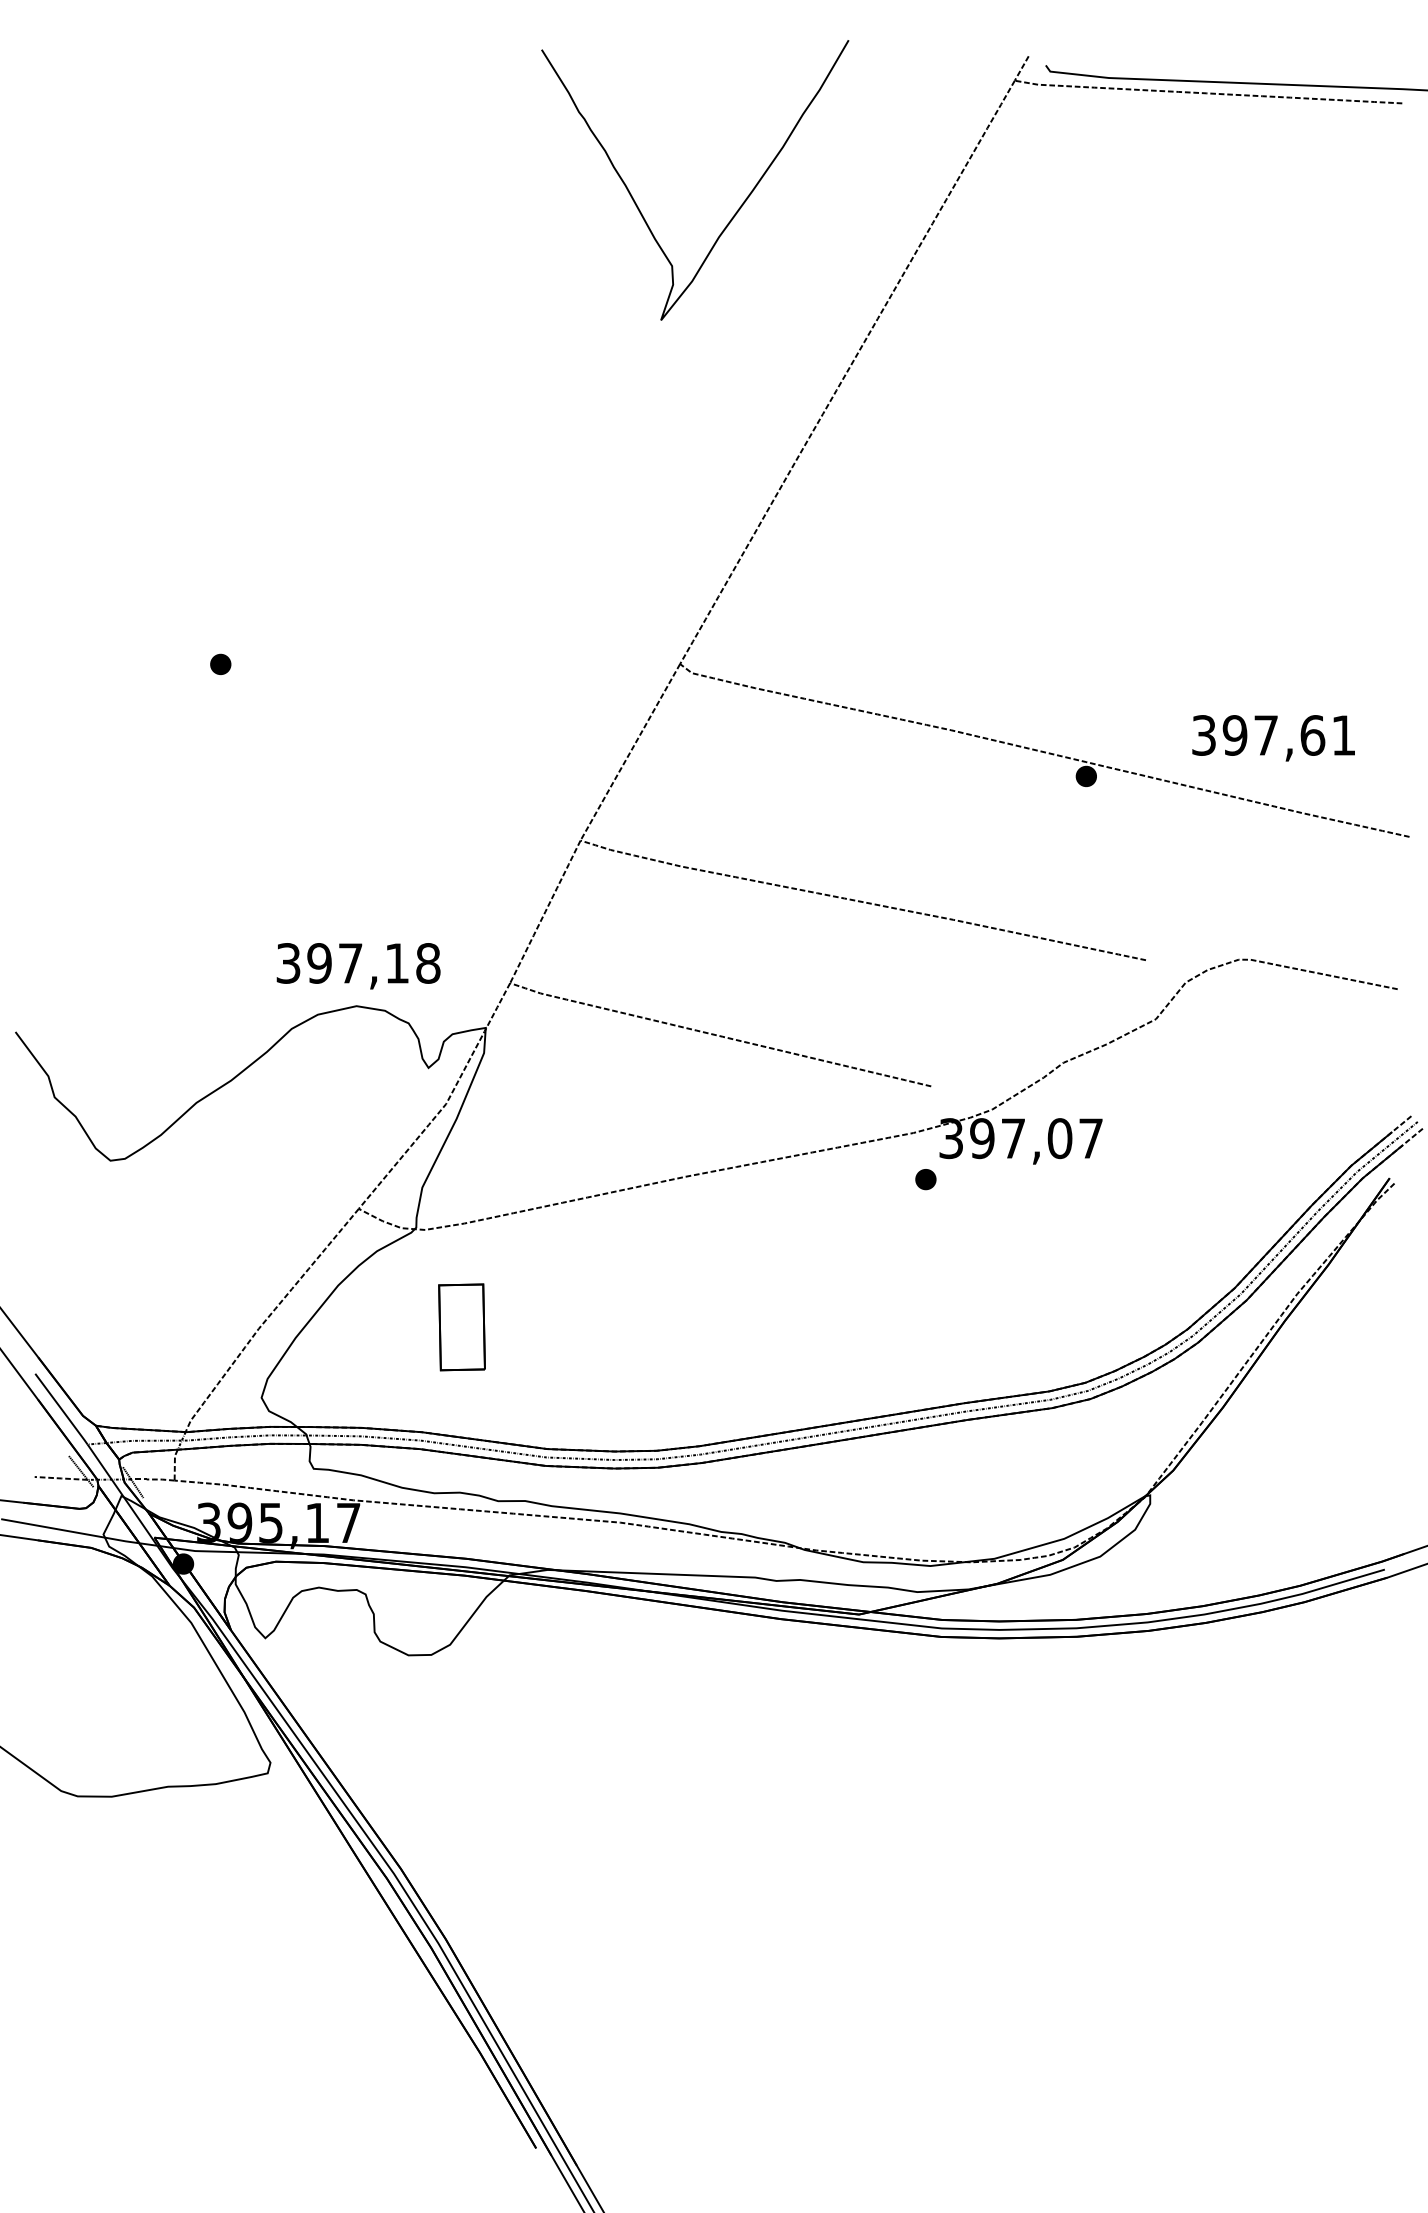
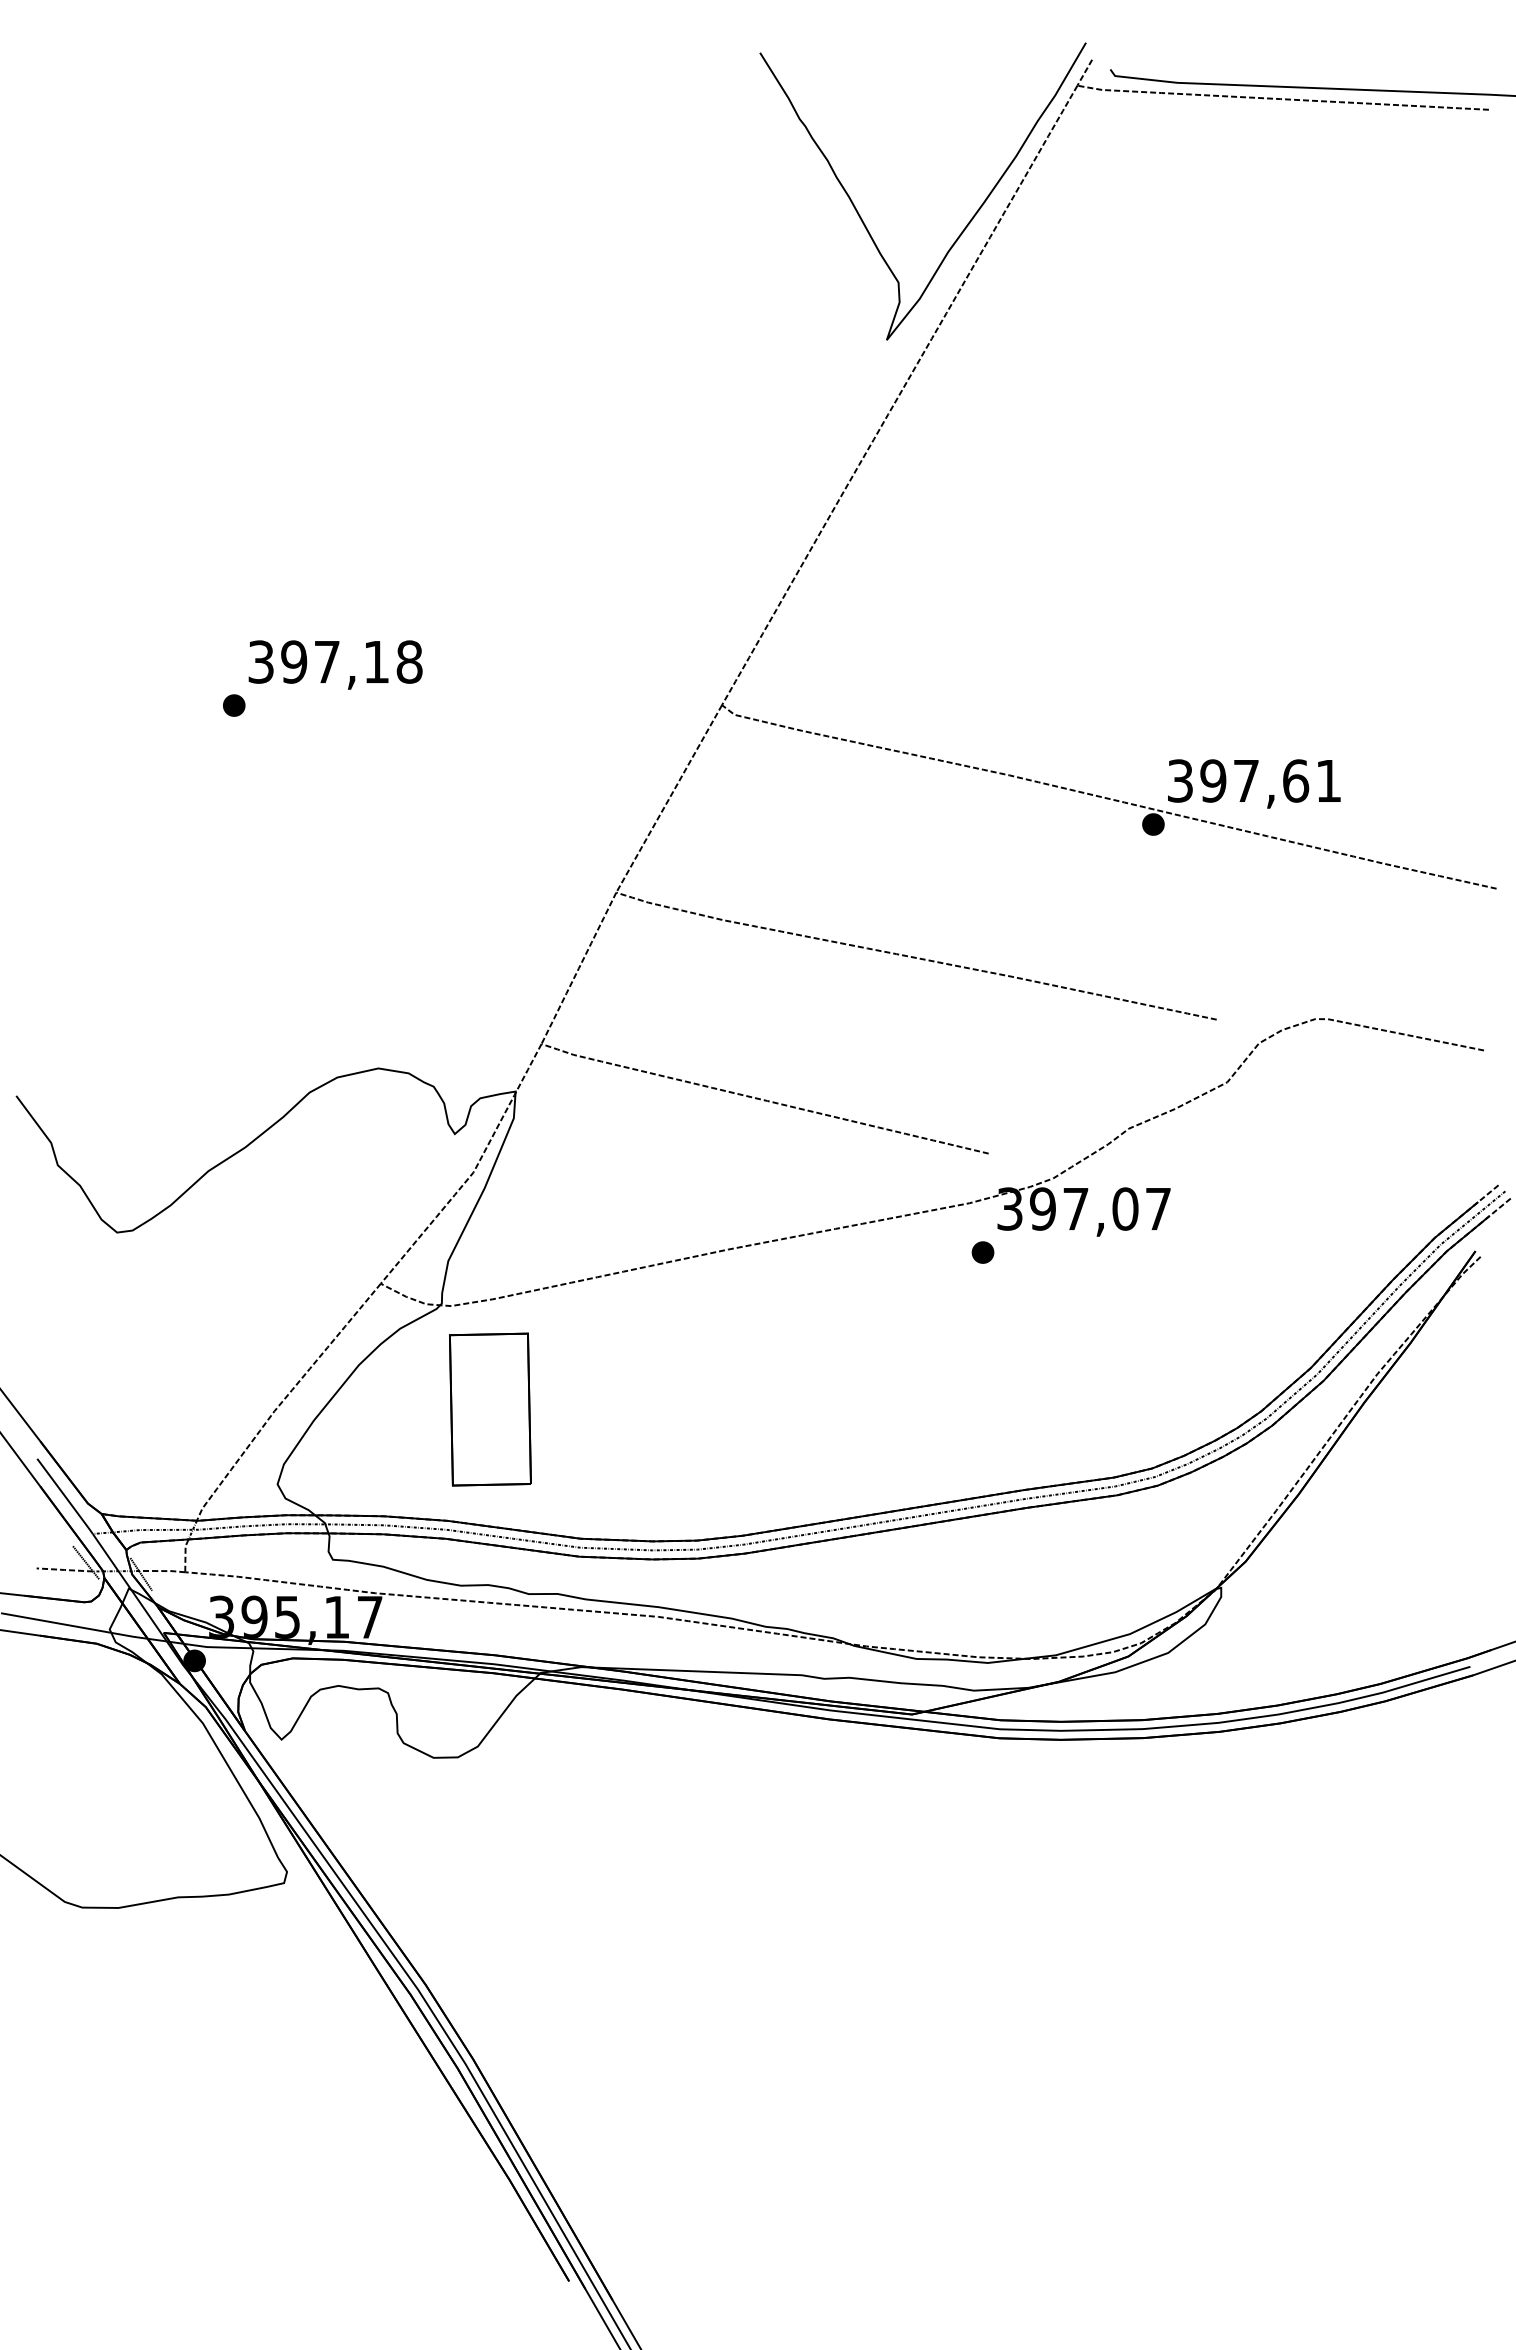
curve: (737, 210) -> (967, 223), moved
text: (1273, 737) -> (1254, 783), moved
text: (358, 965) -> (335, 664), moved
part: (462, 1327) -> (490, 1409), size x1.67

